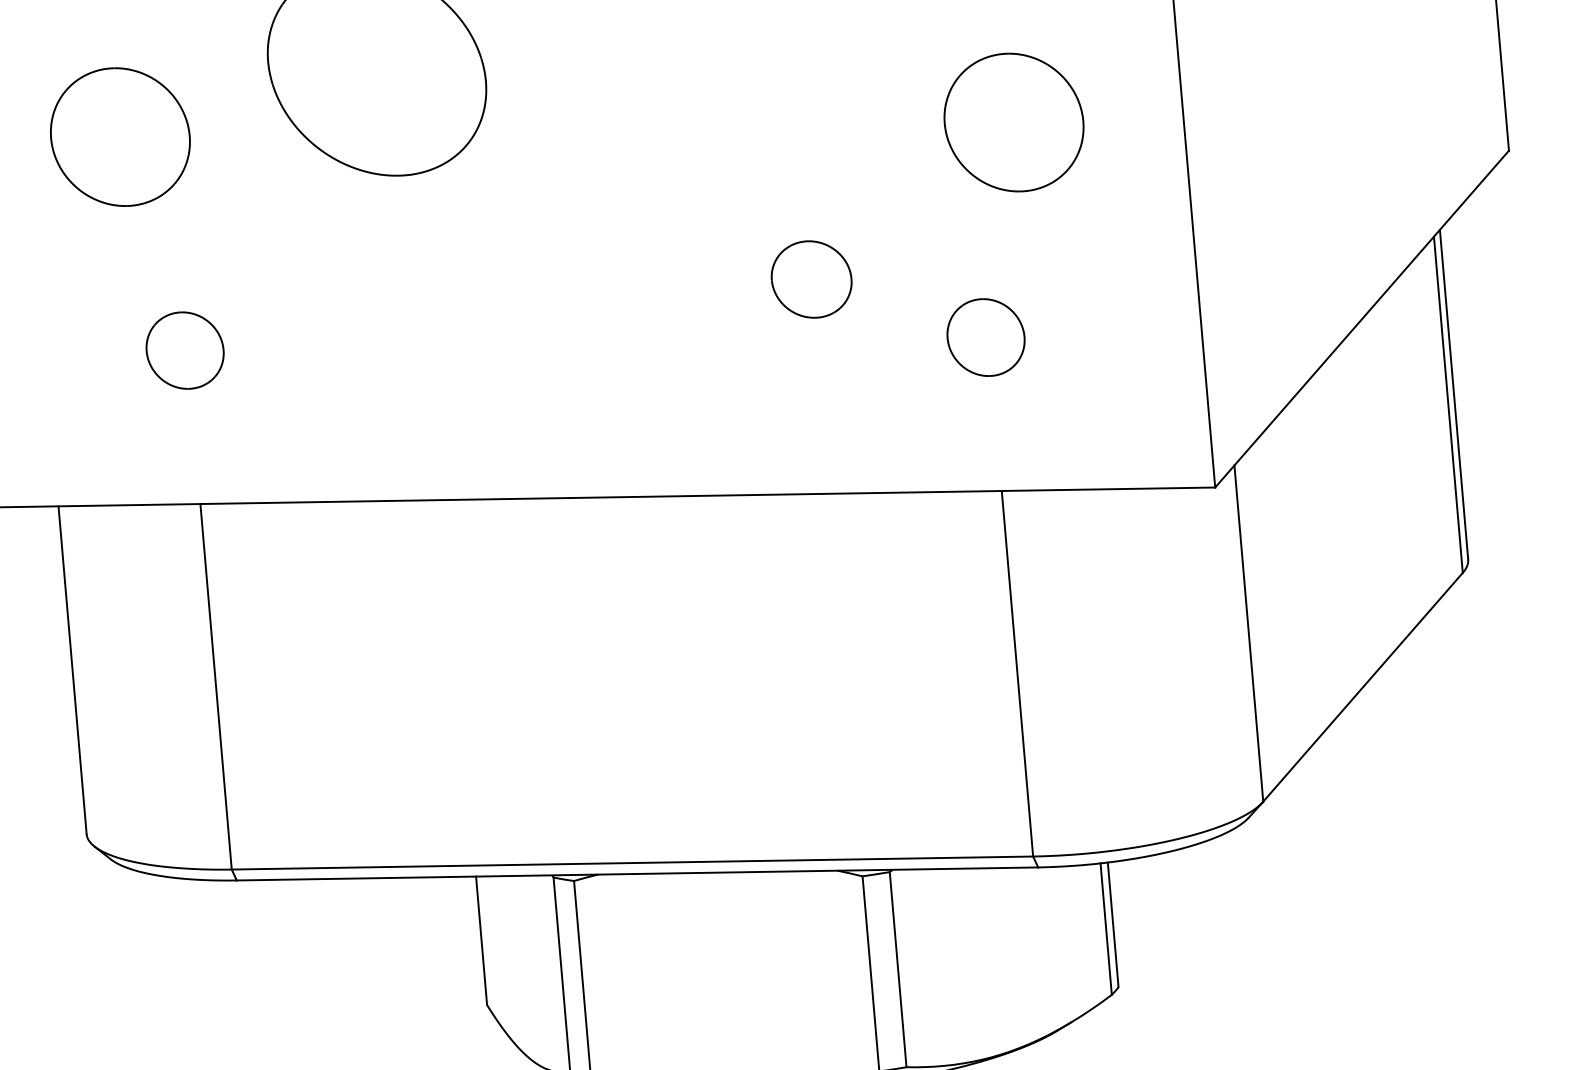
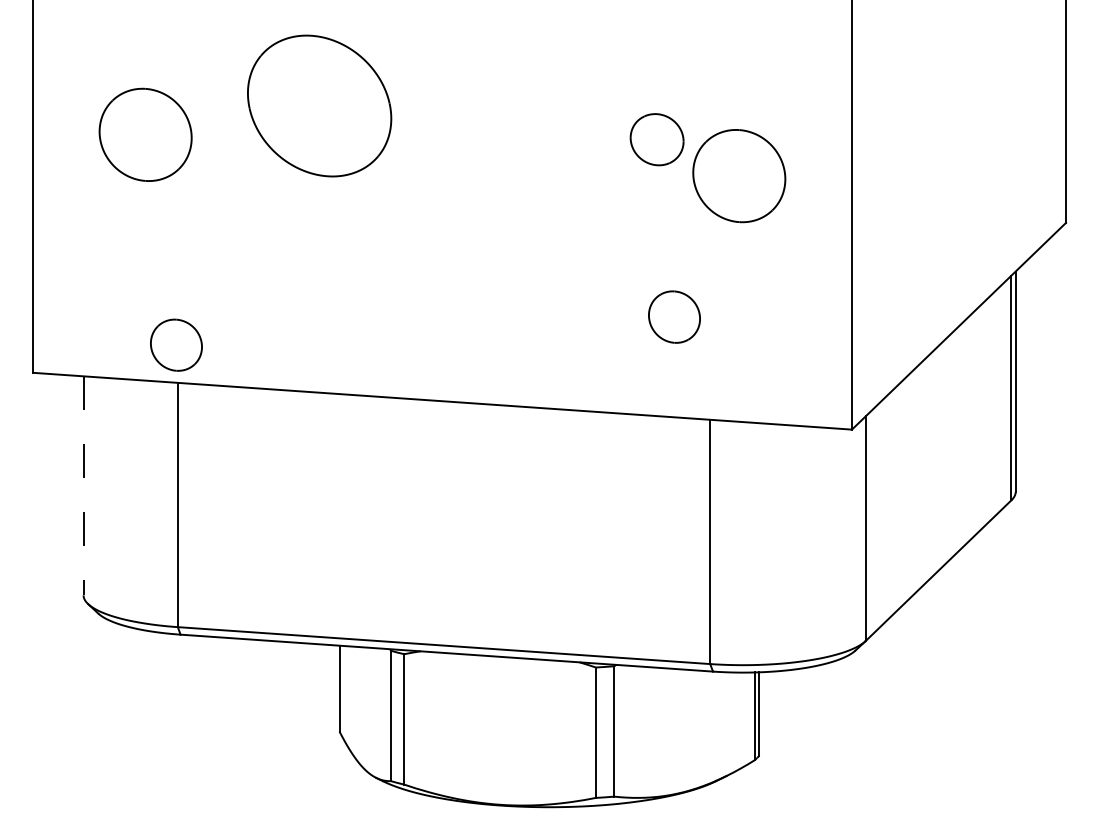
part: (810, 279) -> (656, 139), moved
part: (985, 336) -> (674, 316), moved
part: (185, 349) -> (176, 344), moved
line: (72, 669) -> (83, 485), solid -> dashed

